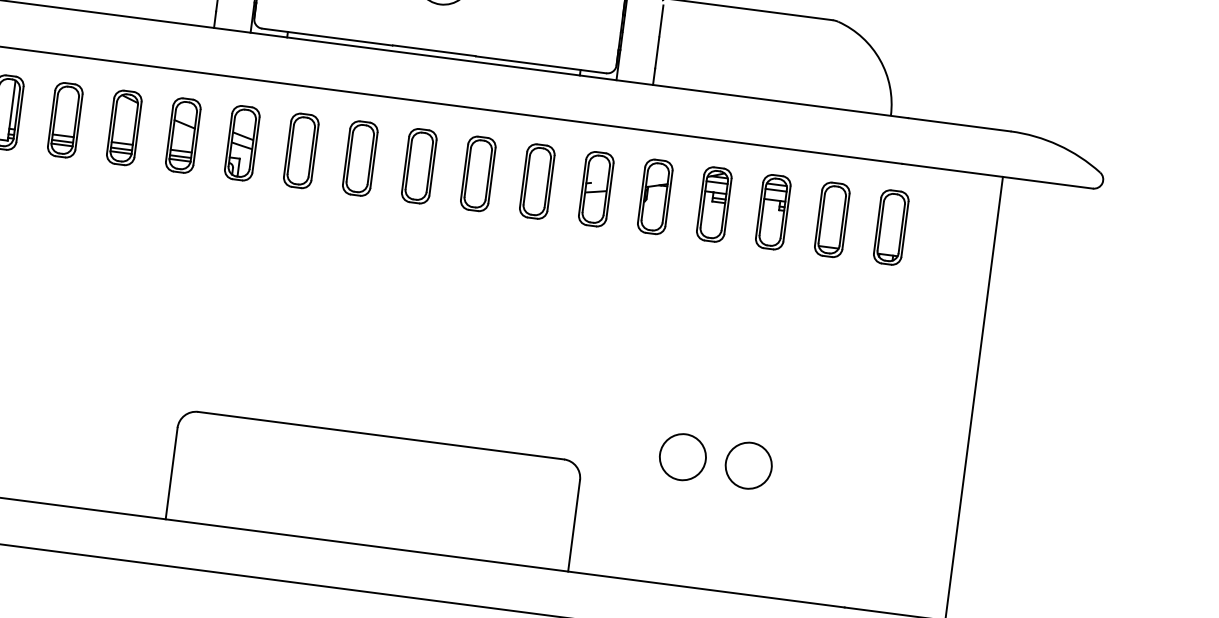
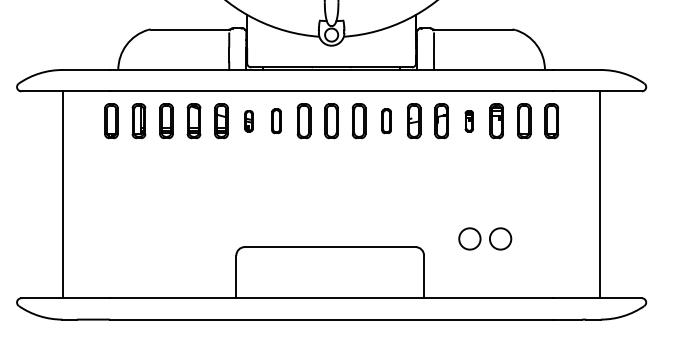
part: (240, 143) -> (248, 121), size x0.6
part: (301, 151) -> (276, 121), size x0.7
part: (536, 182) -> (386, 121), size x0.7
part: (714, 205) -> (469, 121), size x0.6

